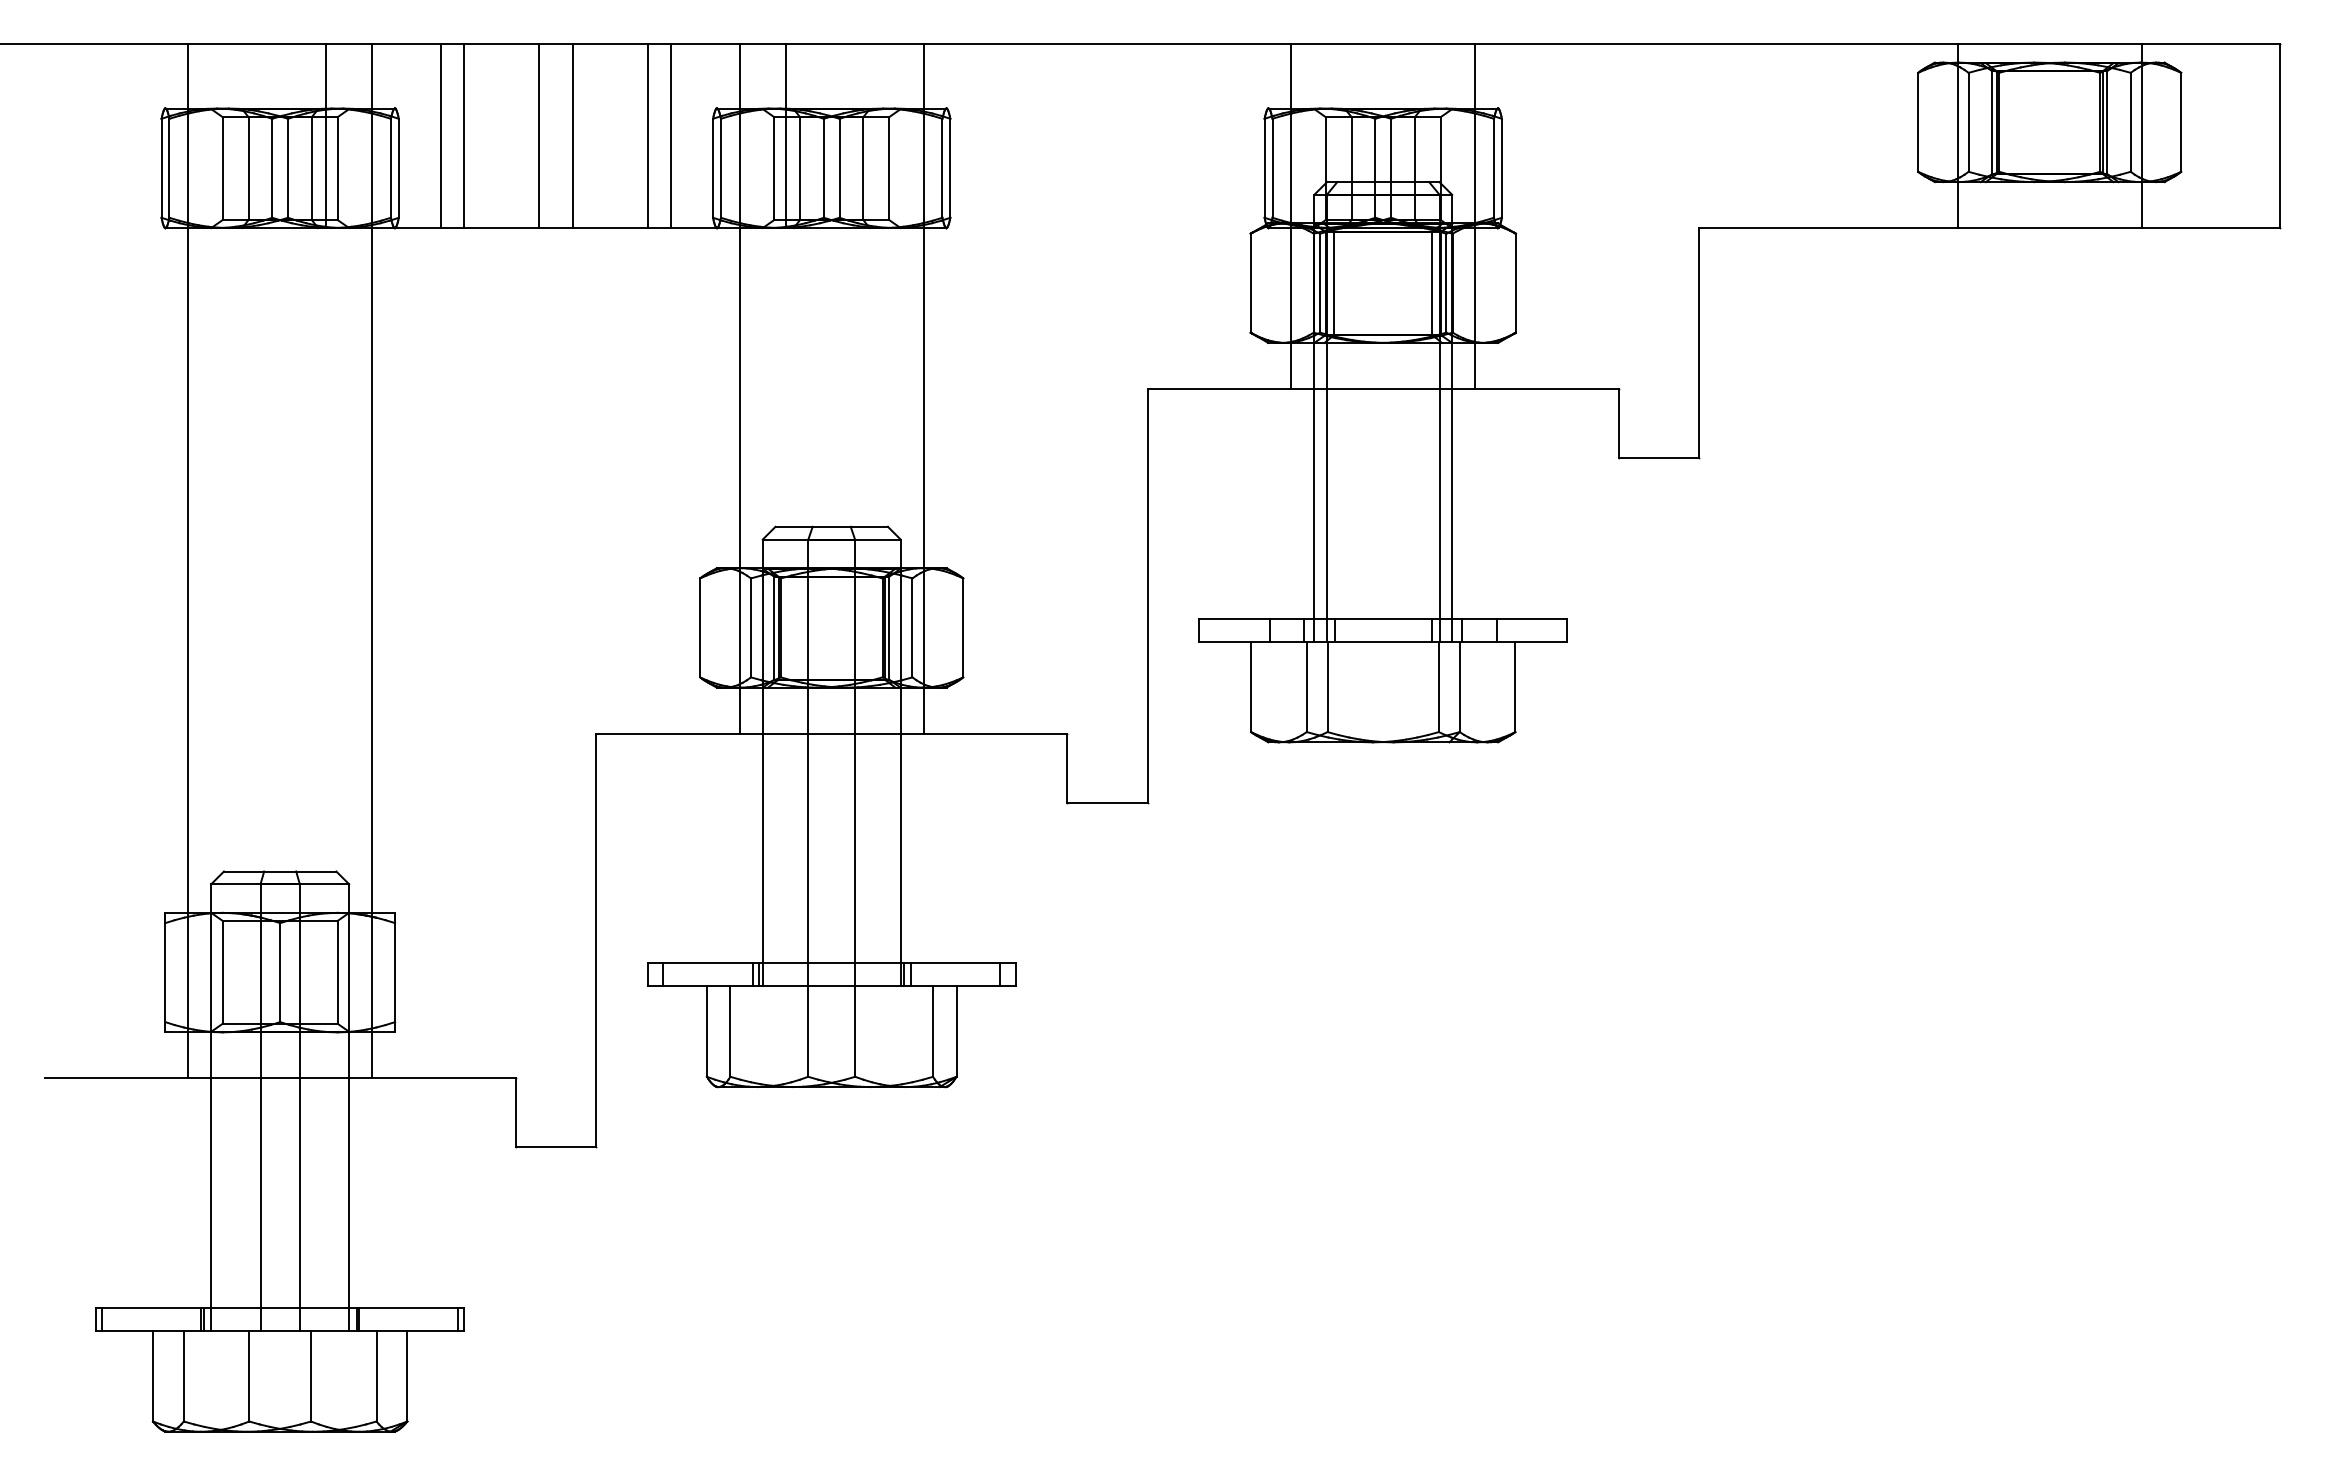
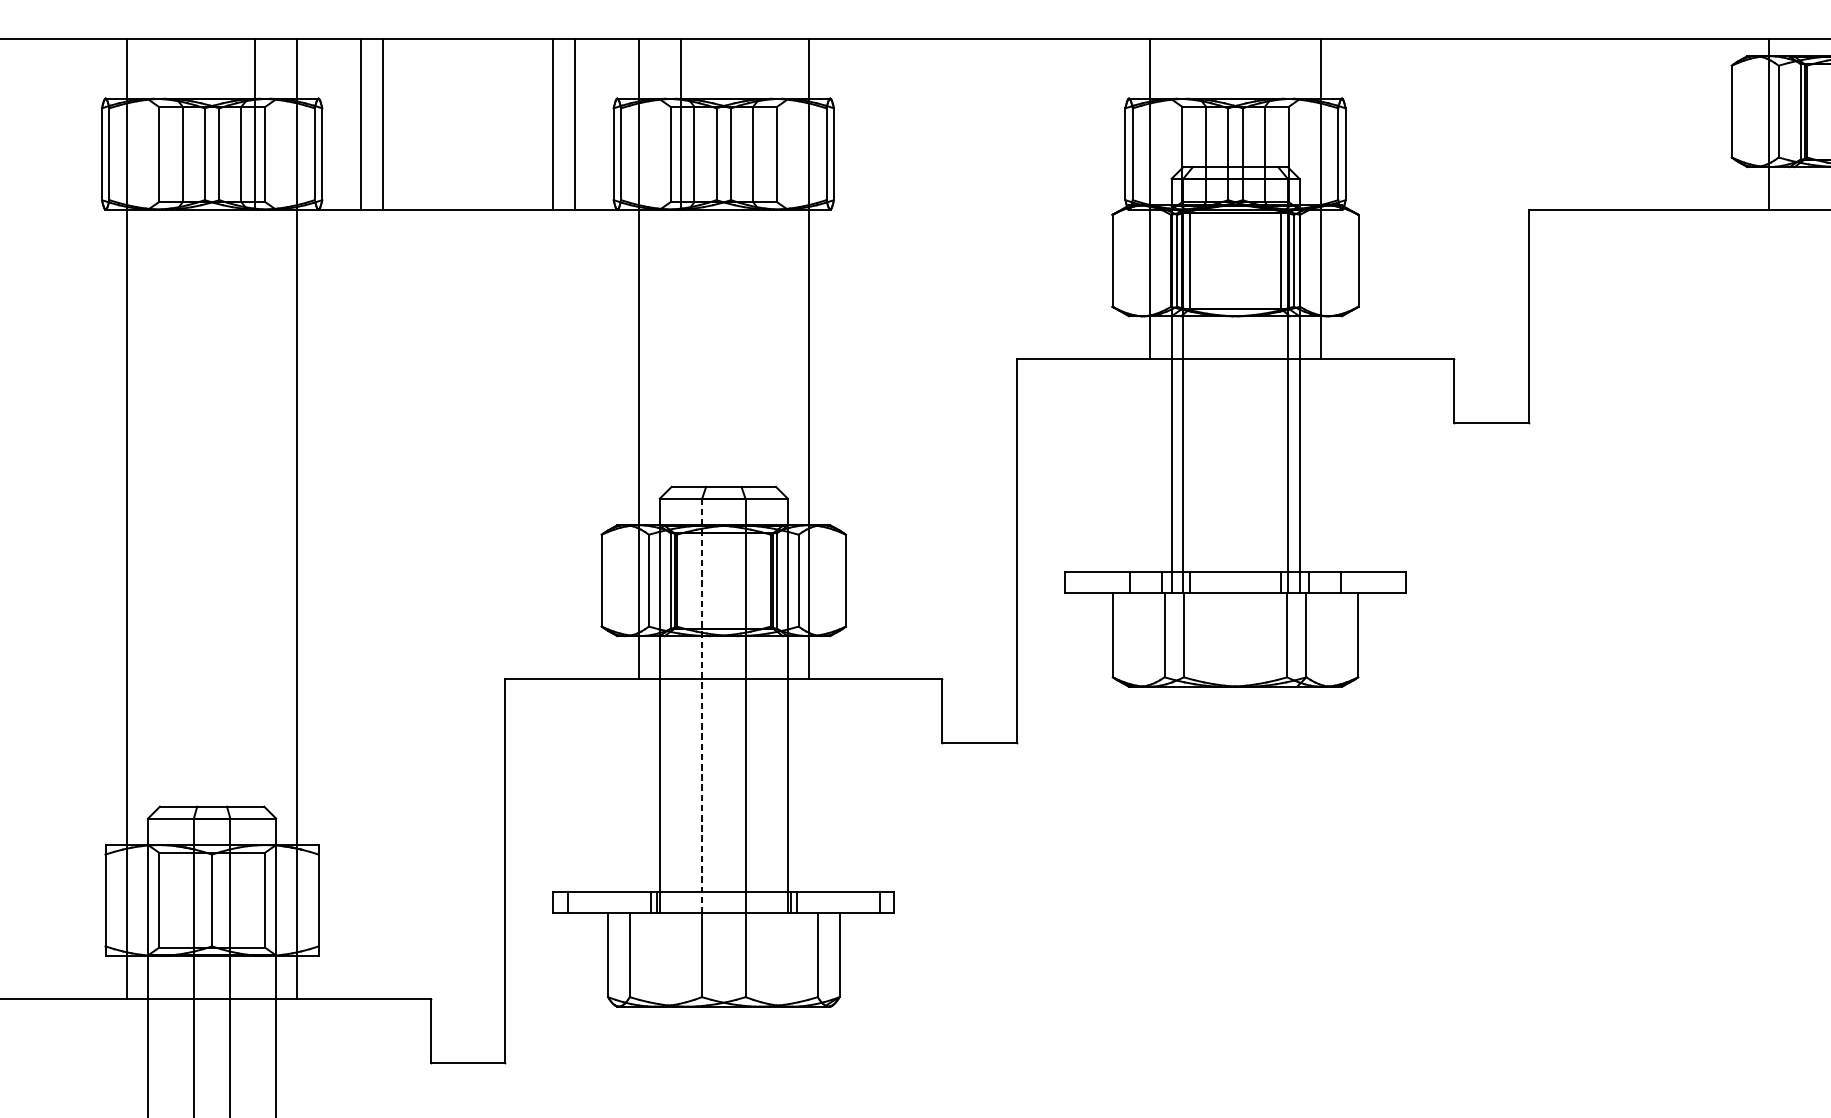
line: (538, 136) -> (451, 124), removed
line: (573, 136) -> (484, 124), removed
line: (808, 763) -> (702, 706), solid -> dashed

